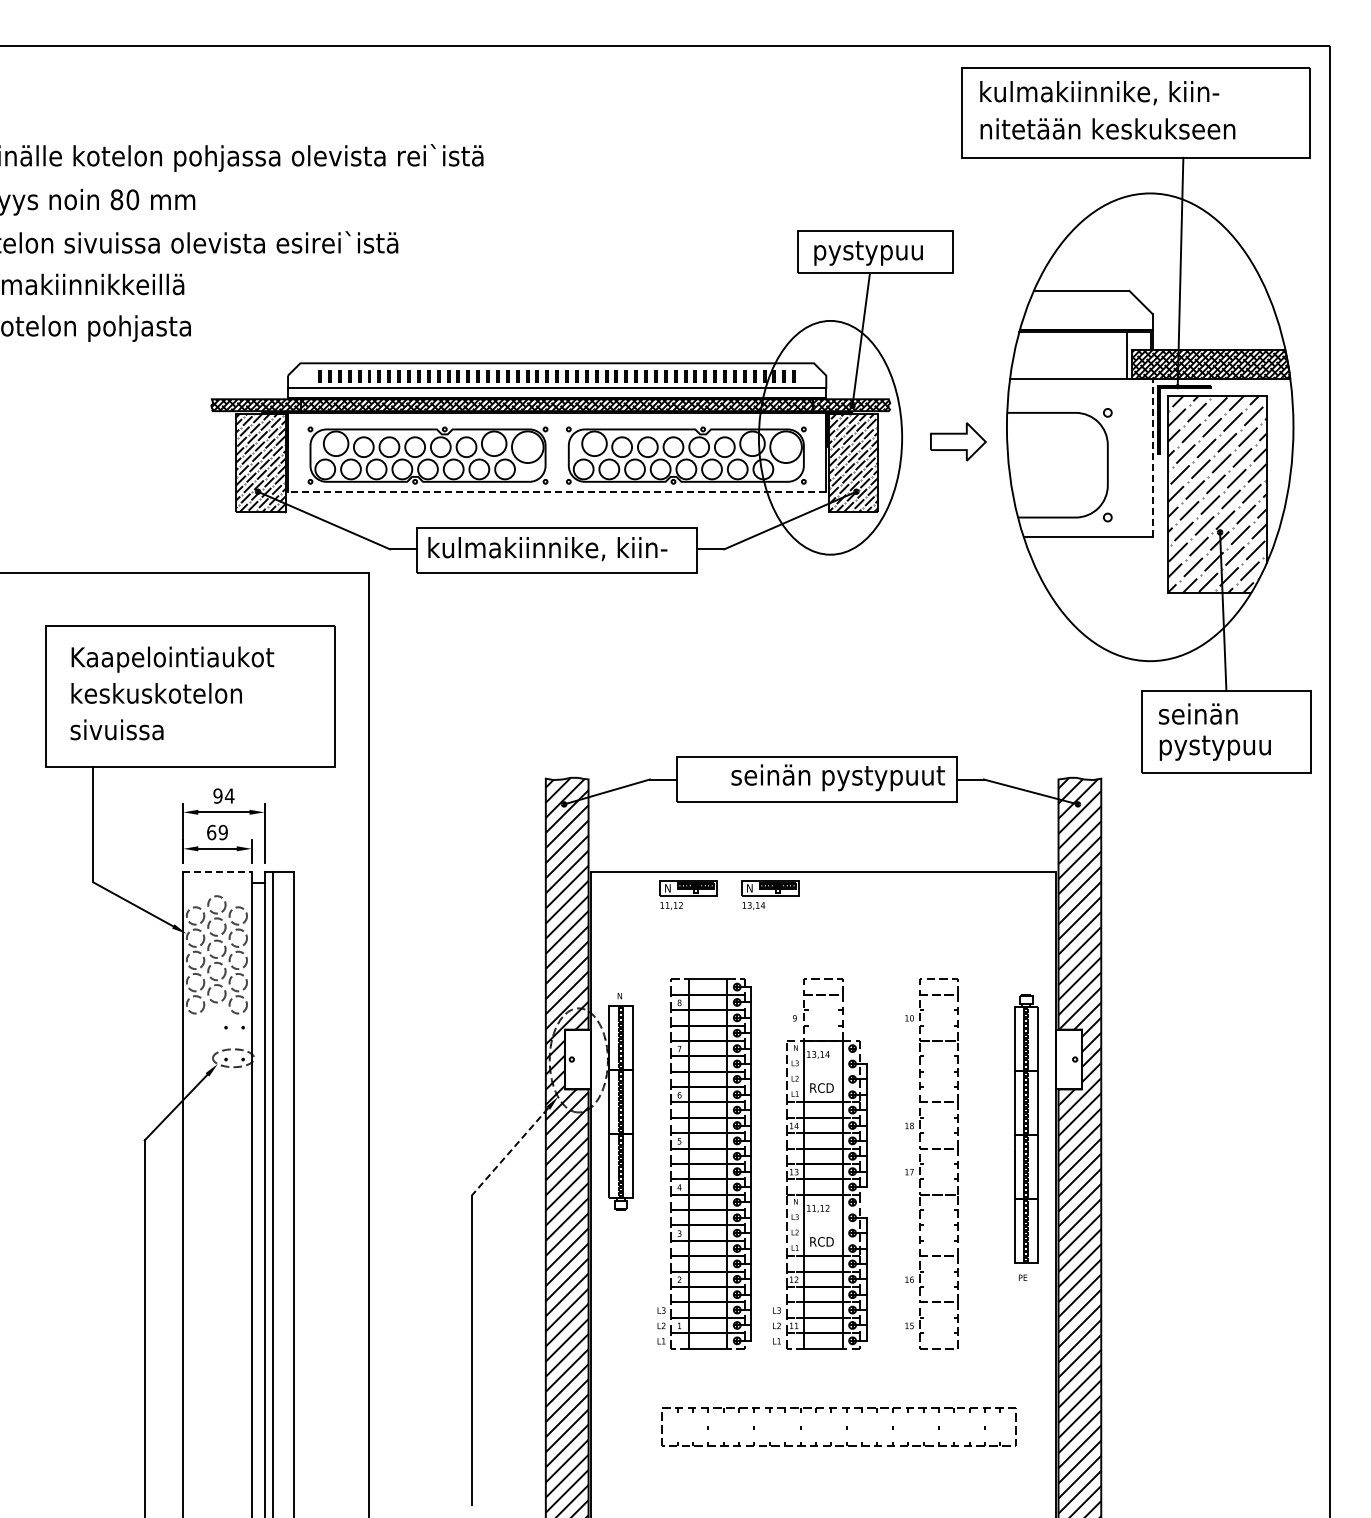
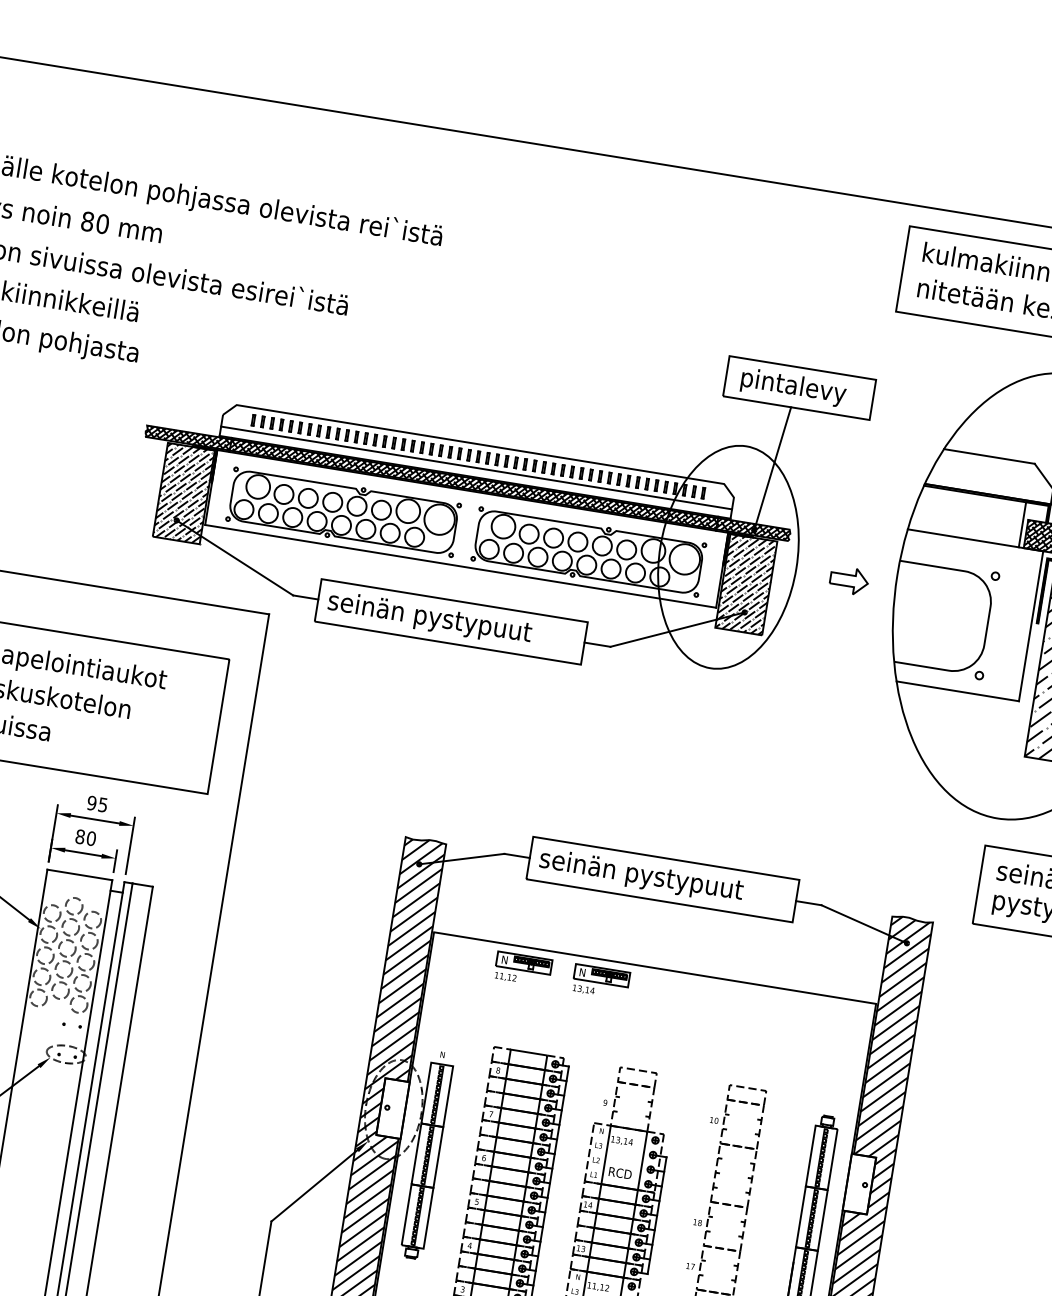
text: (876, 252) -> (800, 388), pystypuu -> pintalevy
part: (958, 441) -> (849, 580), size x0.71
line: (1152, 458) -> (1030, 626), dashed -> solid
line: (556, 491) -> (460, 566), dashed -> solid
text: (547, 550) -> (442, 620), kulmakiinnike, kiin- -> seinän pystypuut
text: (838, 777) -> (641, 876), moved
text: (229, 795) -> (102, 804), 94 -> 95
text: (217, 832) -> (85, 837), 69 -> 80
line: (218, 871) -> (80, 874), dashed -> solid
line: (509, 1152) -> (313, 1186), dashed -> solid

